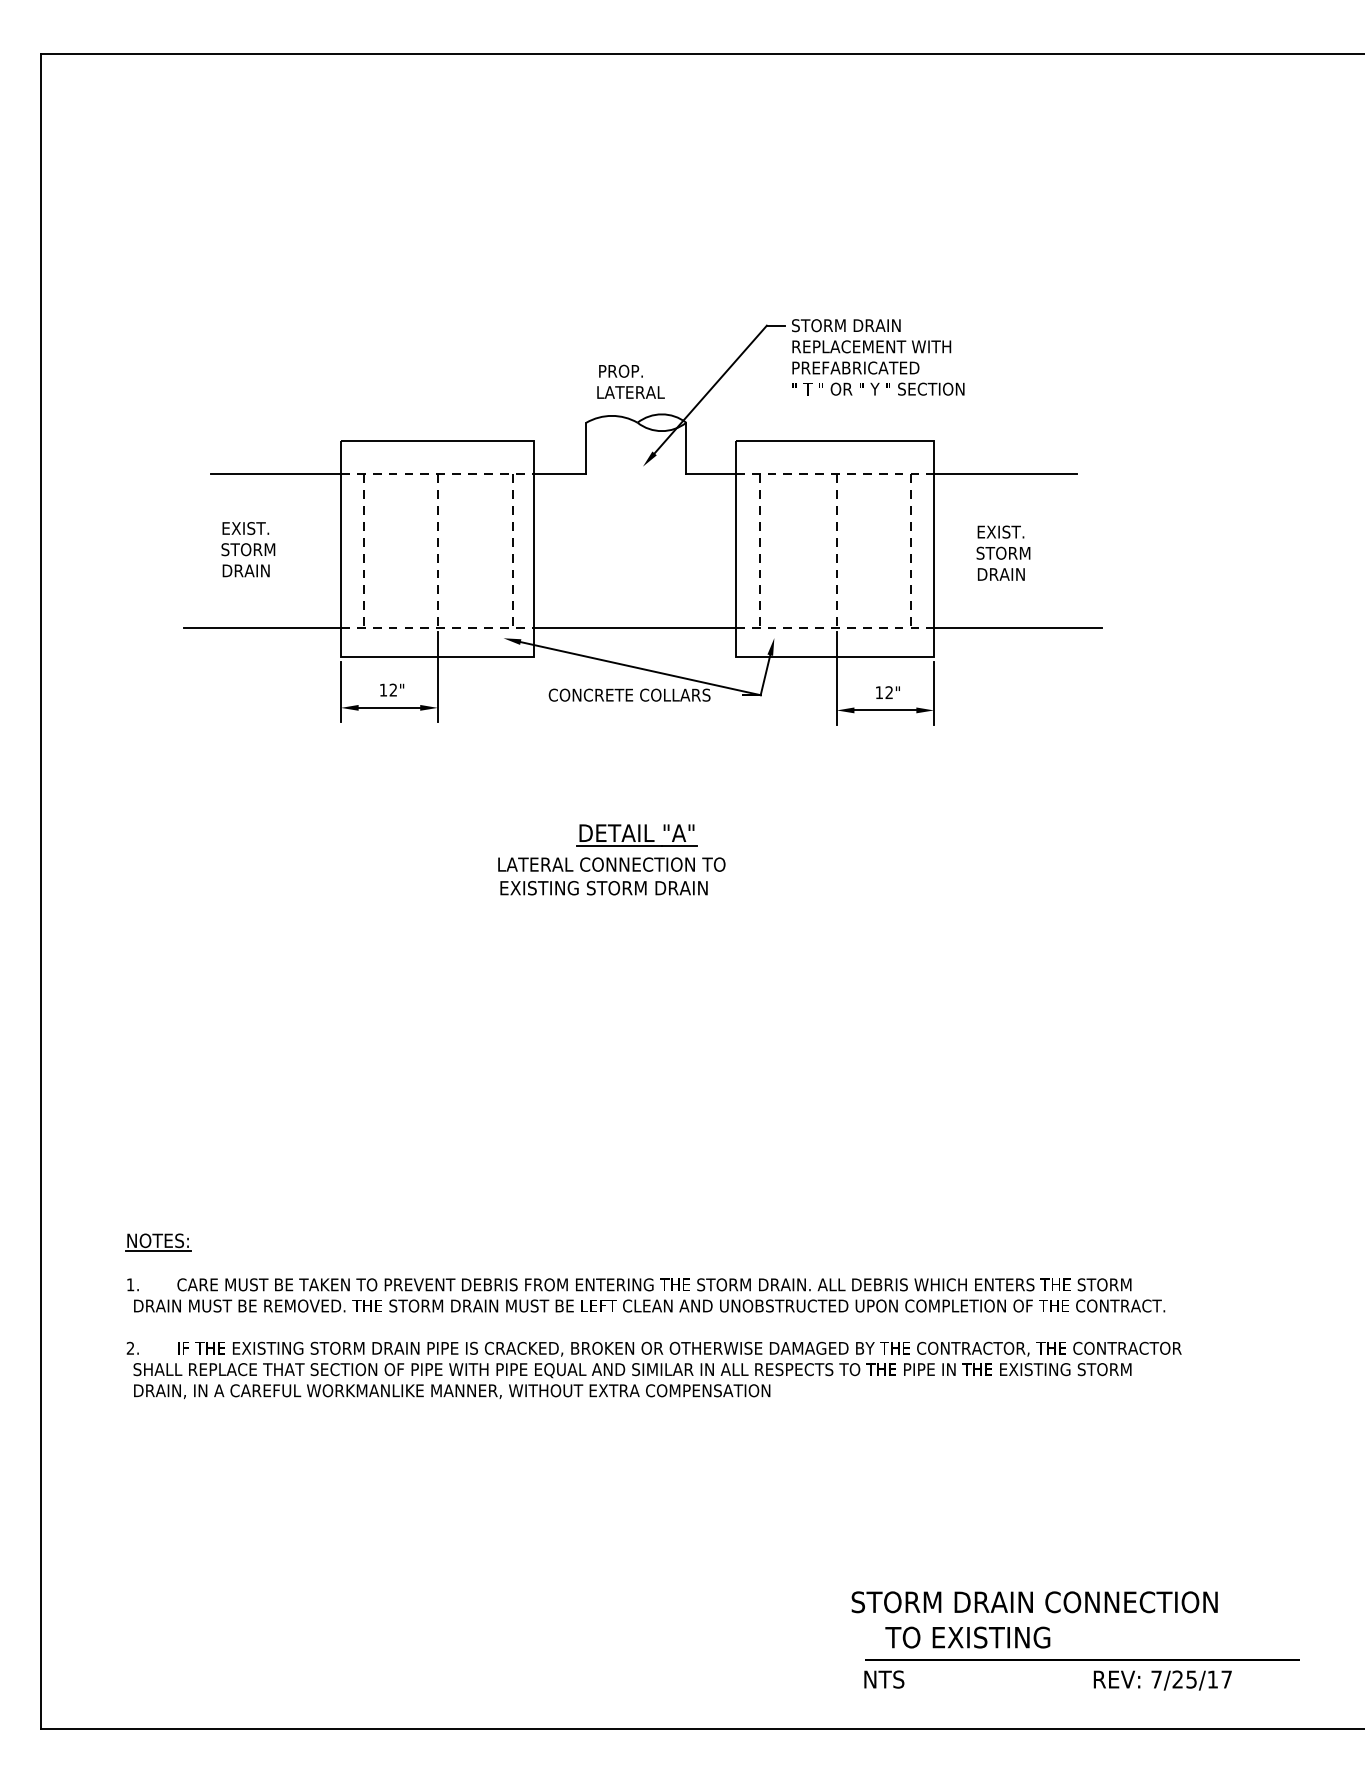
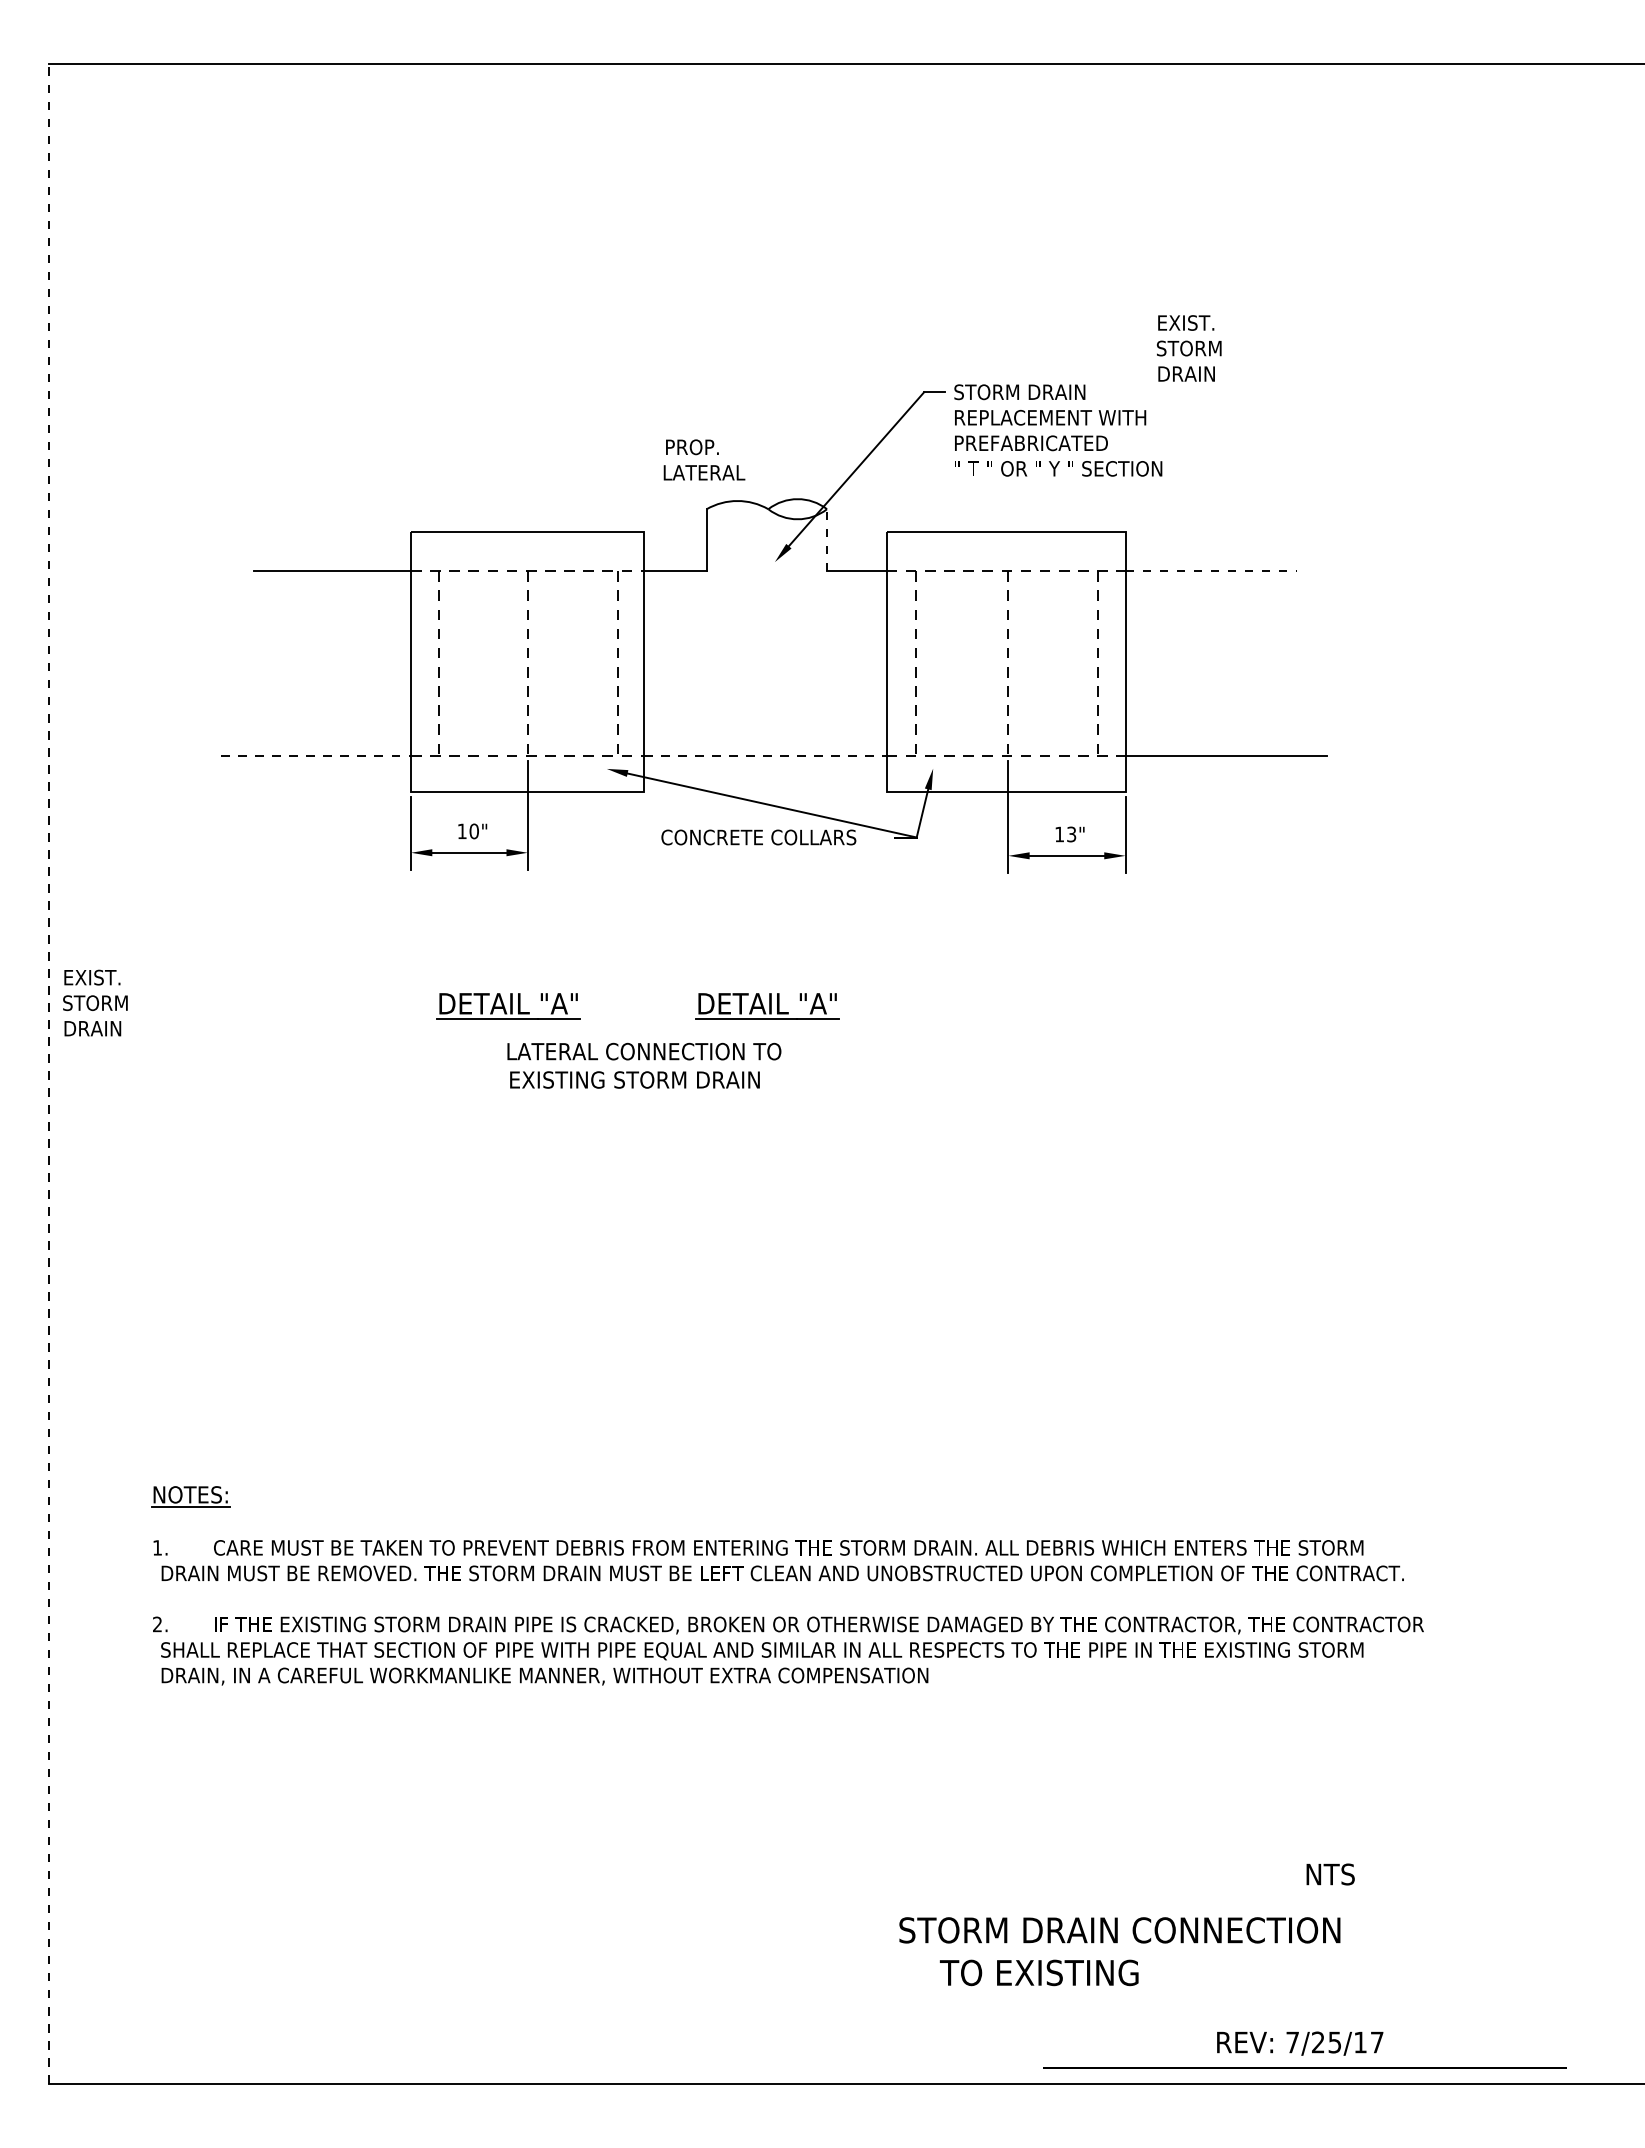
text: (631, 381) -> (704, 459), moved
line: (686, 447) -> (827, 539), solid -> dashed
line: (1005, 474) -> (1211, 571), solid -> dashed
text: (248, 549) -> (95, 1002), moved
text: (1003, 553) -> (1189, 348), moved
line: (262, 627) -> (316, 756), solid -> dashed
line: (635, 627) -> (765, 756), solid -> dashed
text: (392, 690) -> (473, 831), 12" -> 10"
text: (889, 692) -> (1071, 834), 12" -> 13"
part: (421, 835) -> (508, 1006), added
text: (611, 876) -> (644, 1065), moved
line: (40, 891) -> (49, 1074), solid -> dashed
text: (1034, 1619) -> (1119, 1951), moved
line: (1082, 1659) -> (1304, 2067), moved
text: (884, 1679) -> (1330, 1874), moved
text: (1163, 1680) -> (1300, 2043), moved

